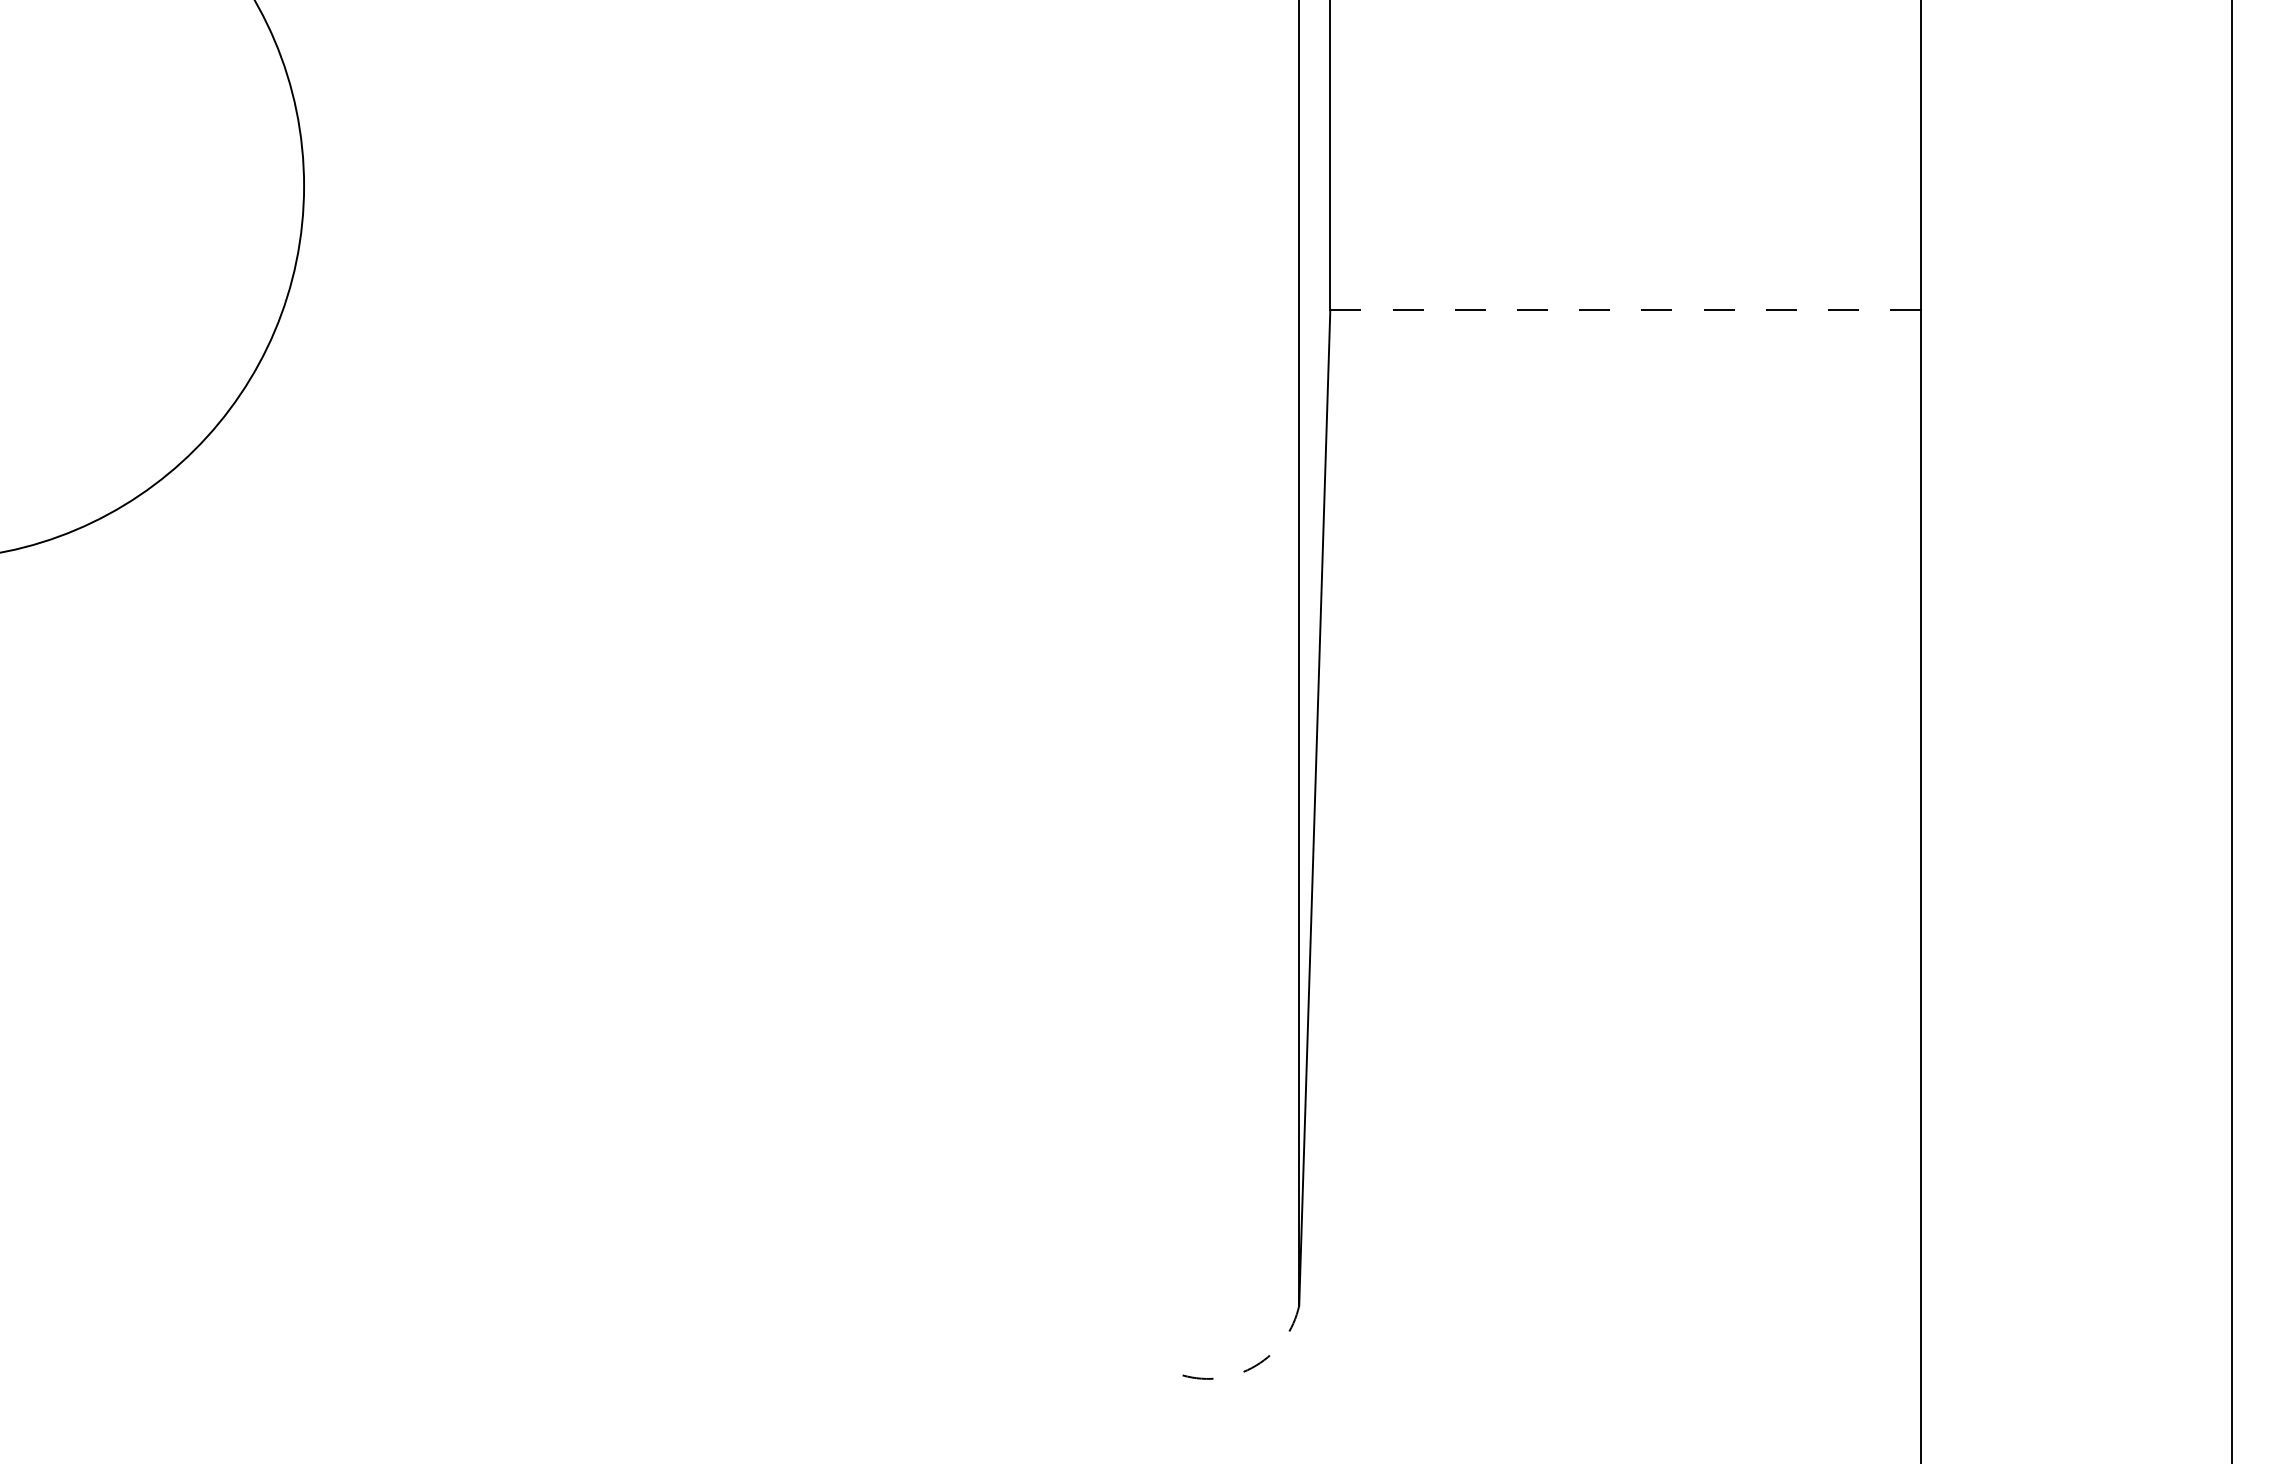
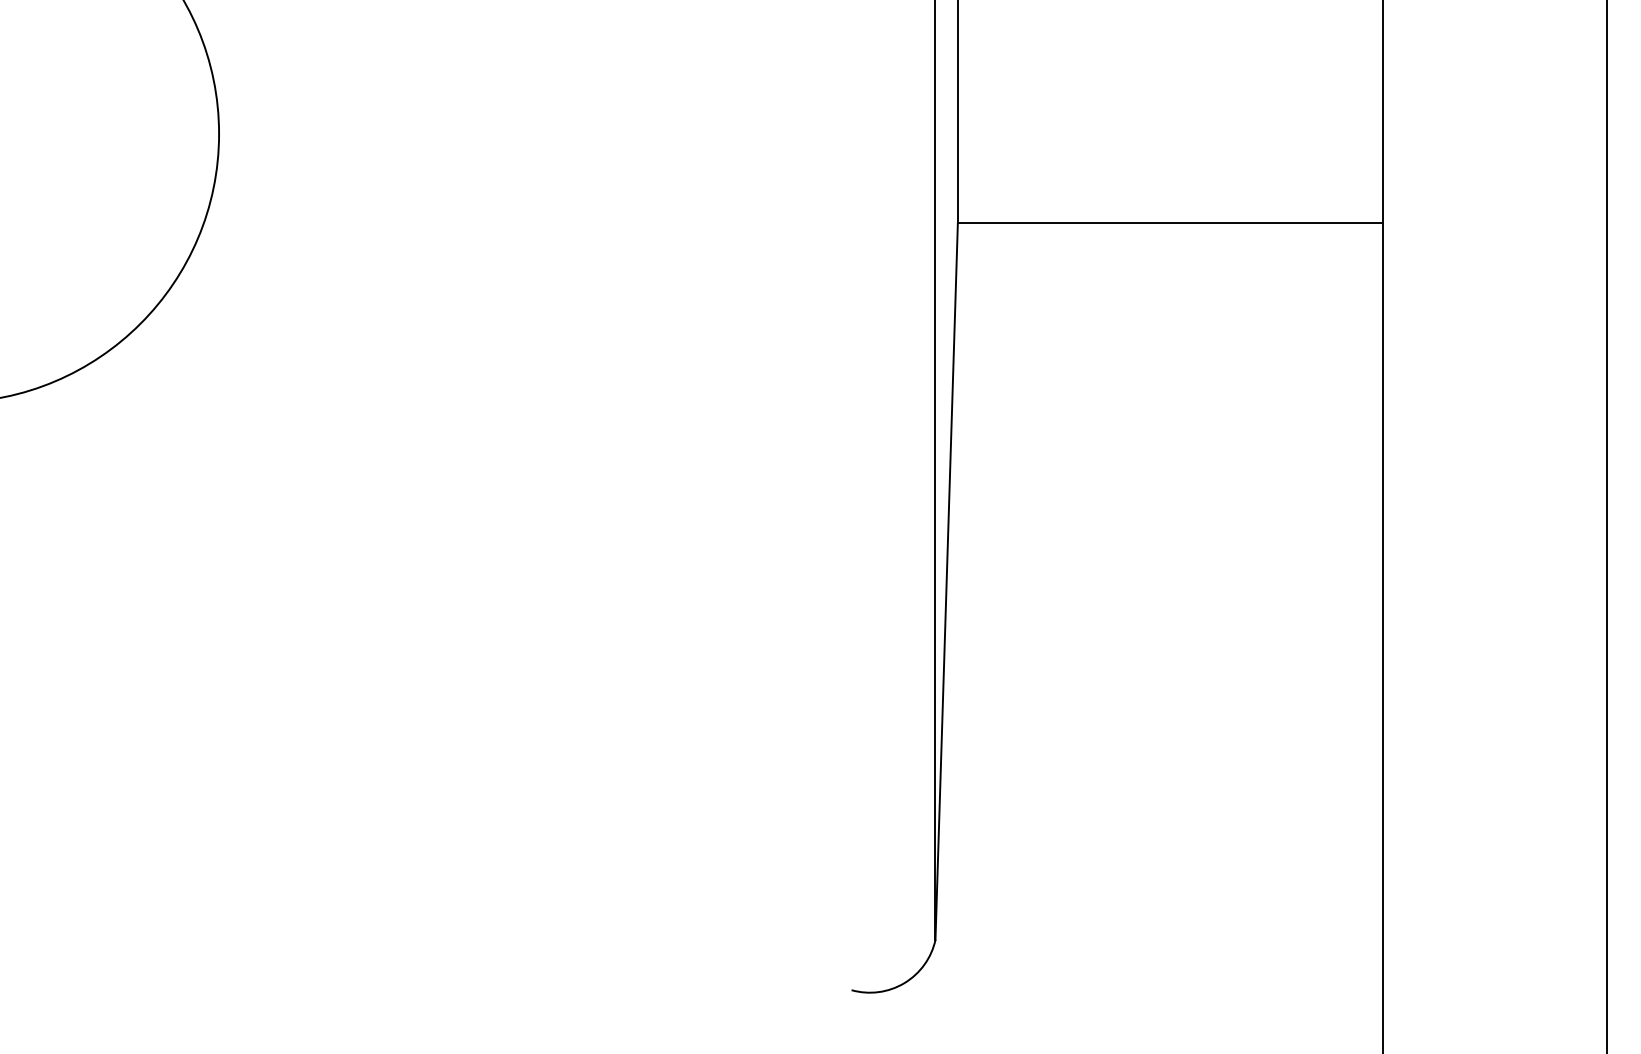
line: (1626, 309) -> (1171, 222), dashed -> solid
arc: (1256, 1365) -> (904, 983), dashed -> solid

